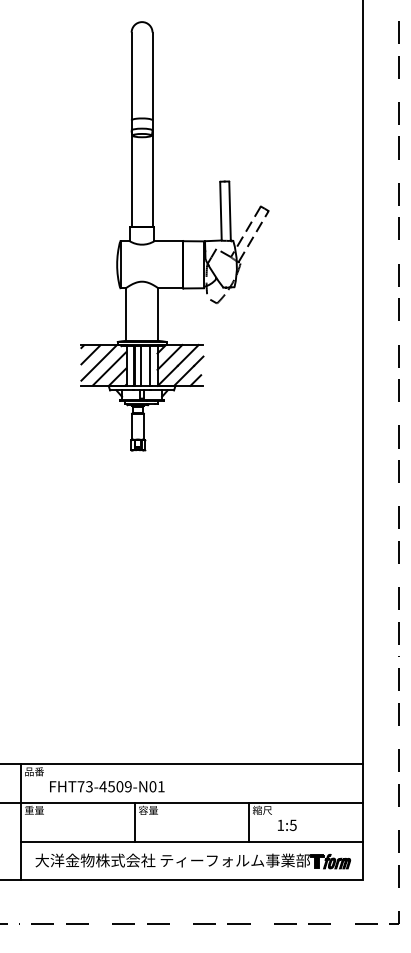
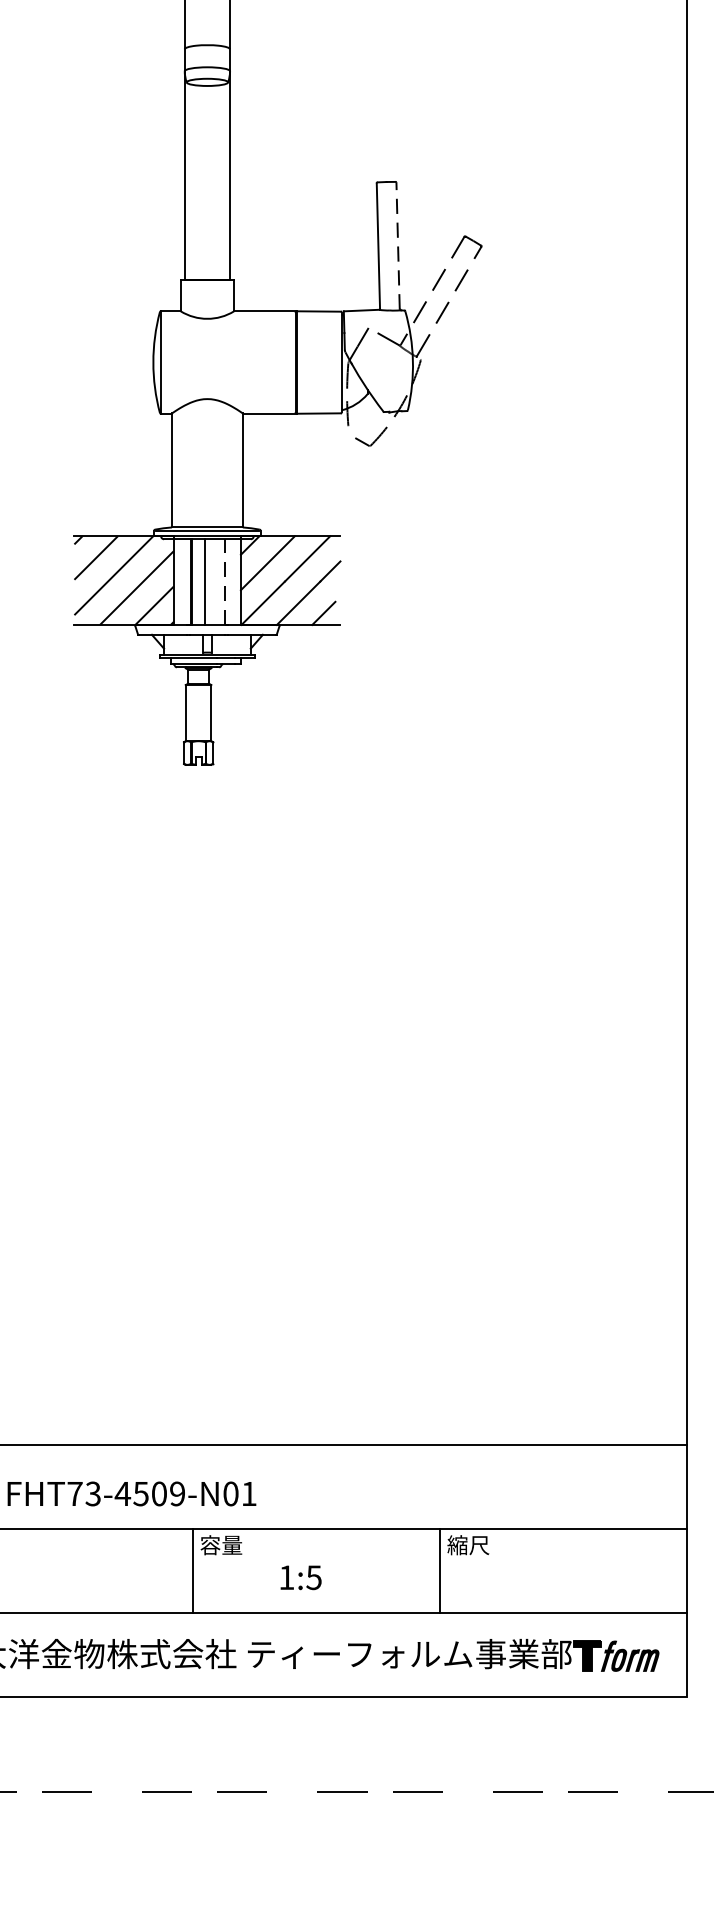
line: (230, 210) -> (399, 244), solid -> dashed
line: (150, 366) -> (225, 582), solid -> dashed
text: (287, 824) -> (301, 1575), moved

